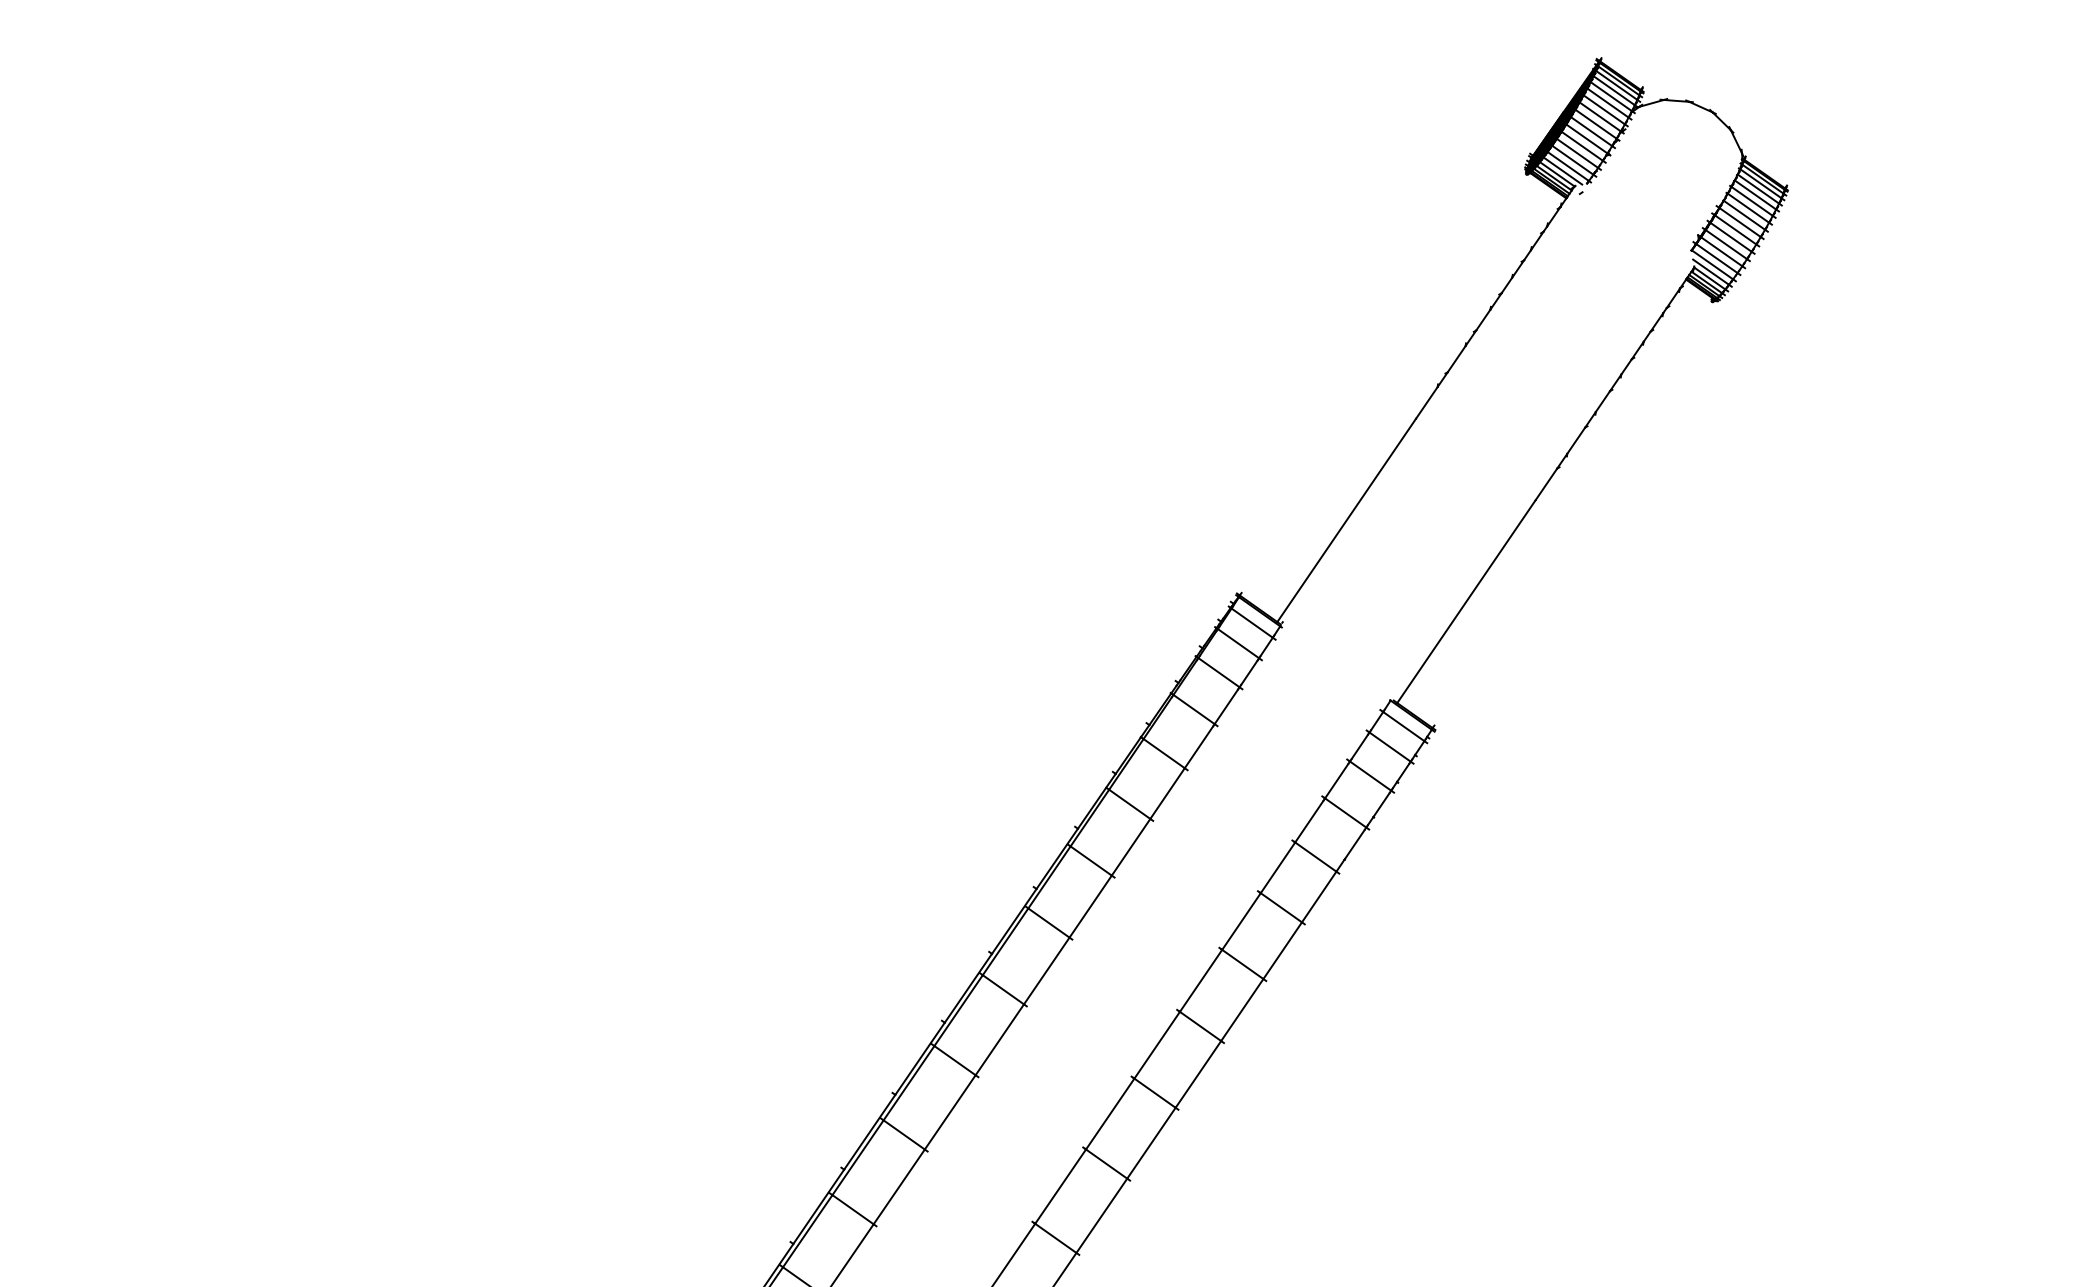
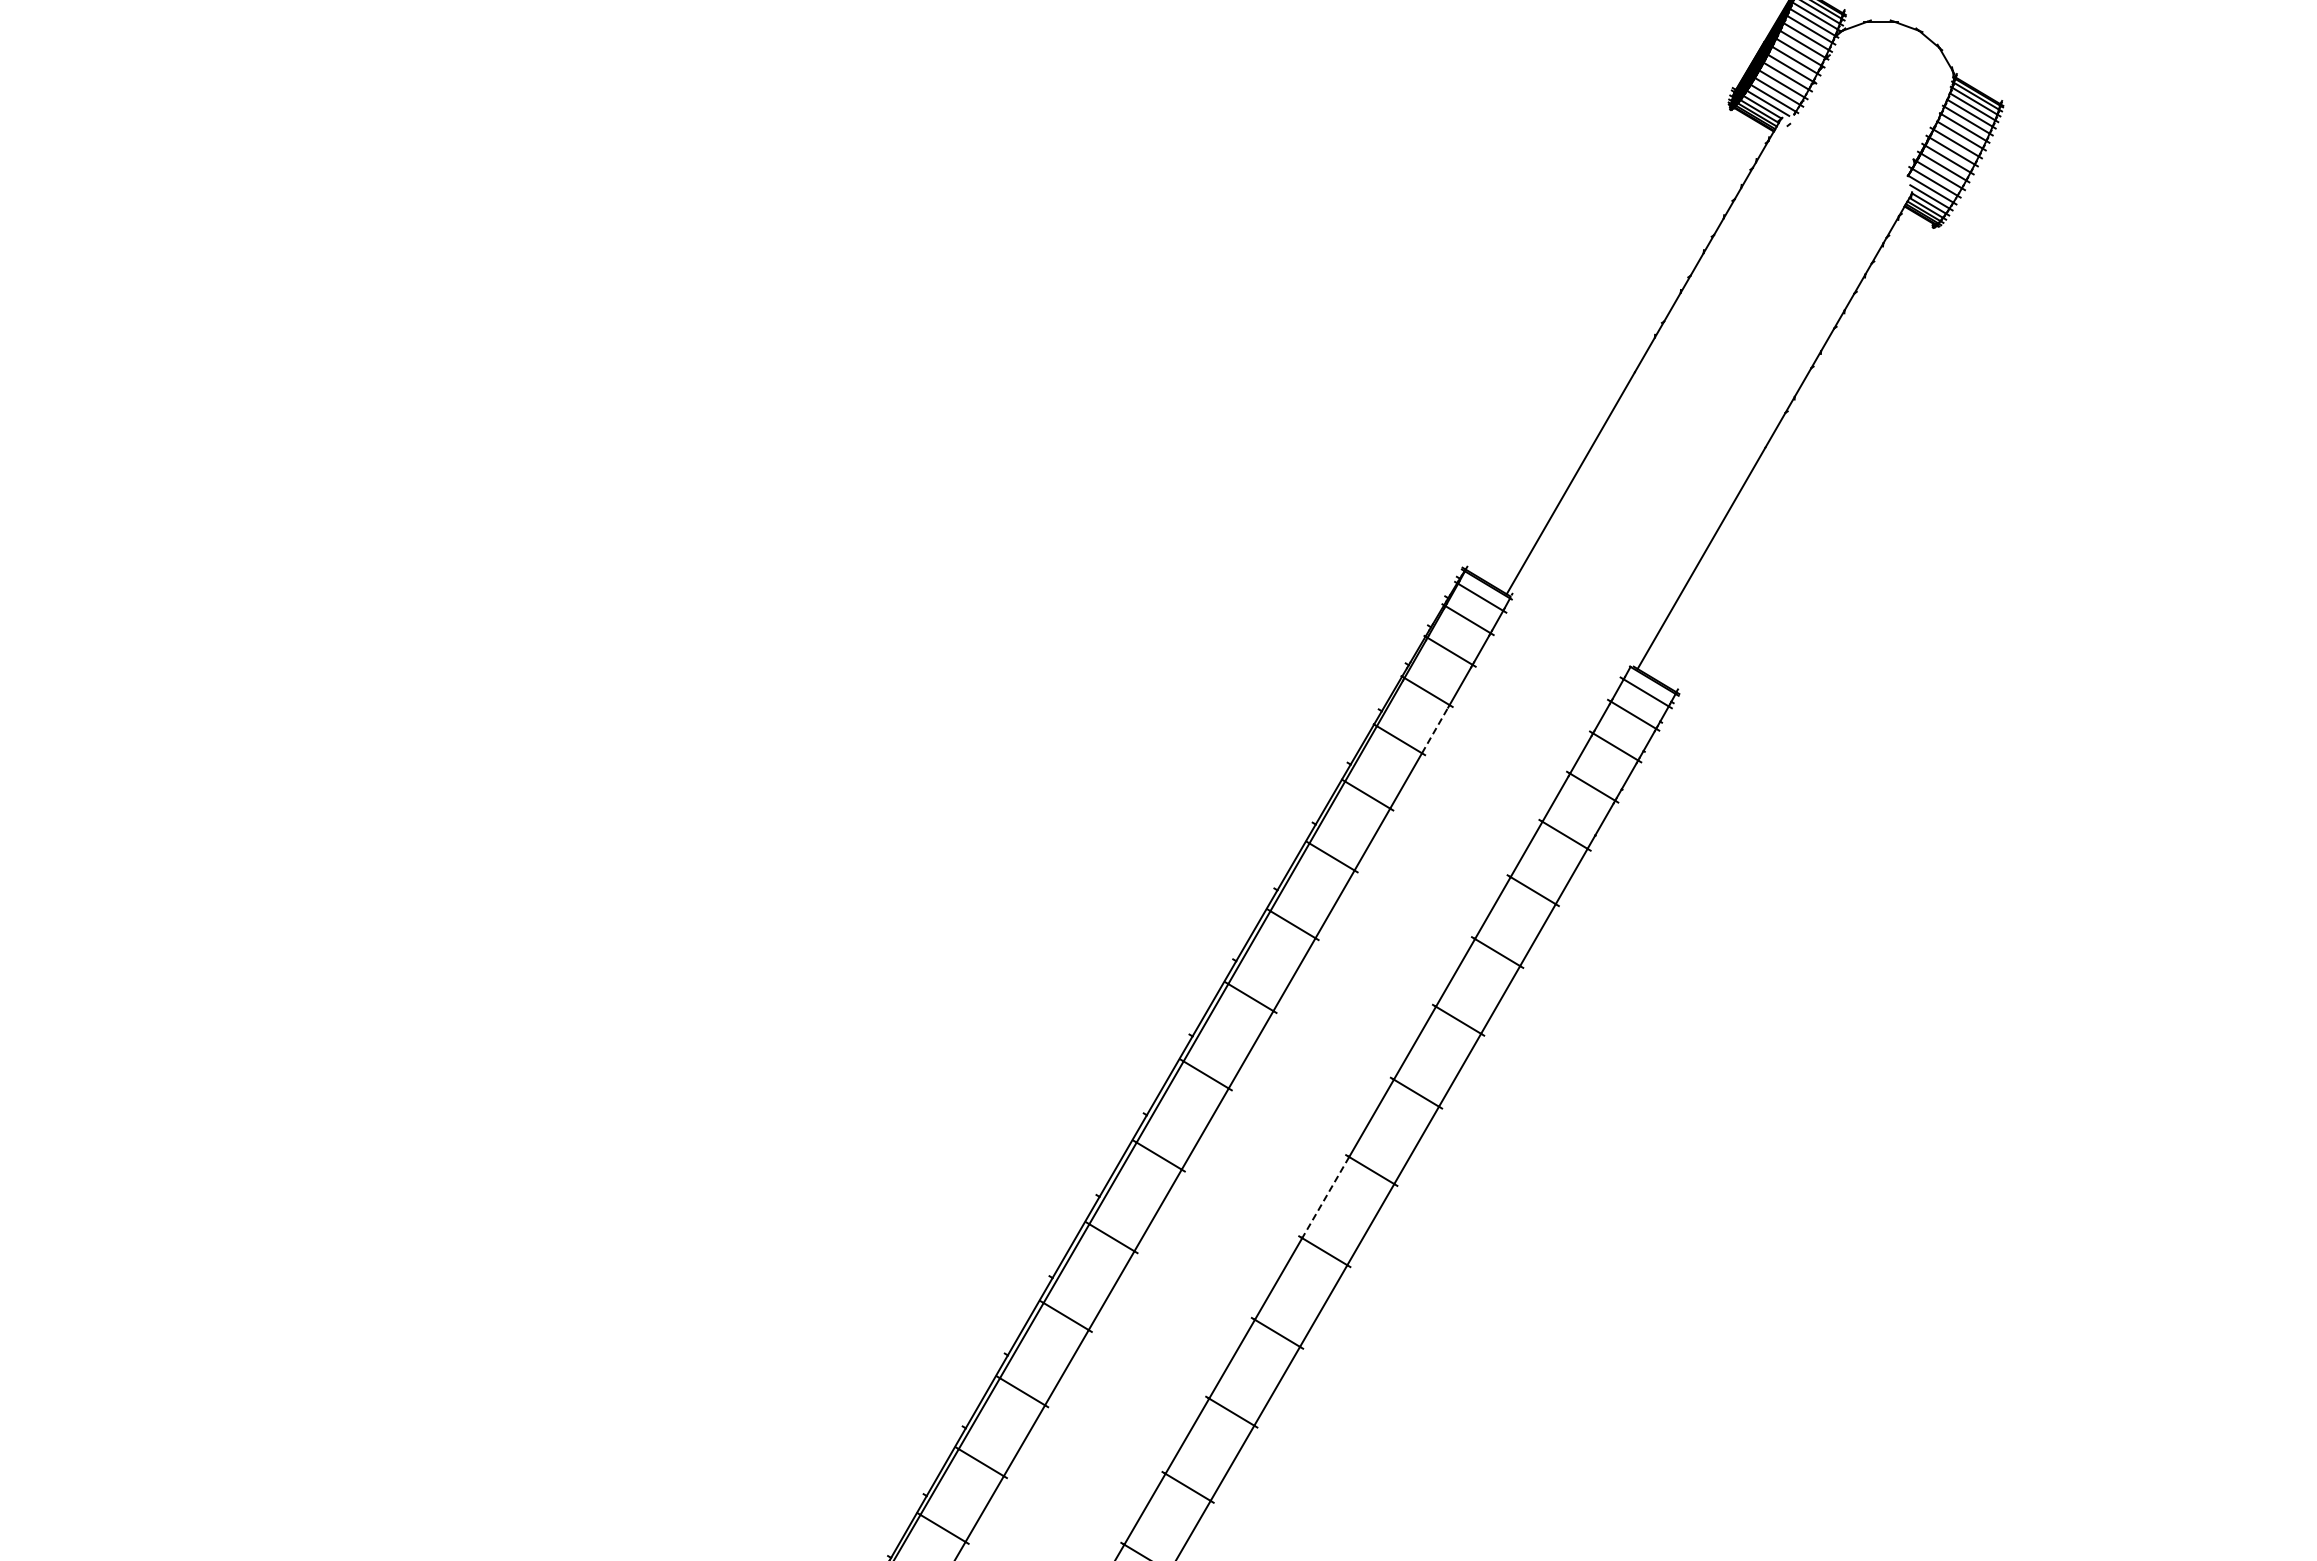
line: (1199, 747) -> (1435, 730), solid -> dashed
line: (1060, 1186) -> (1325, 1197), solid -> dashed

